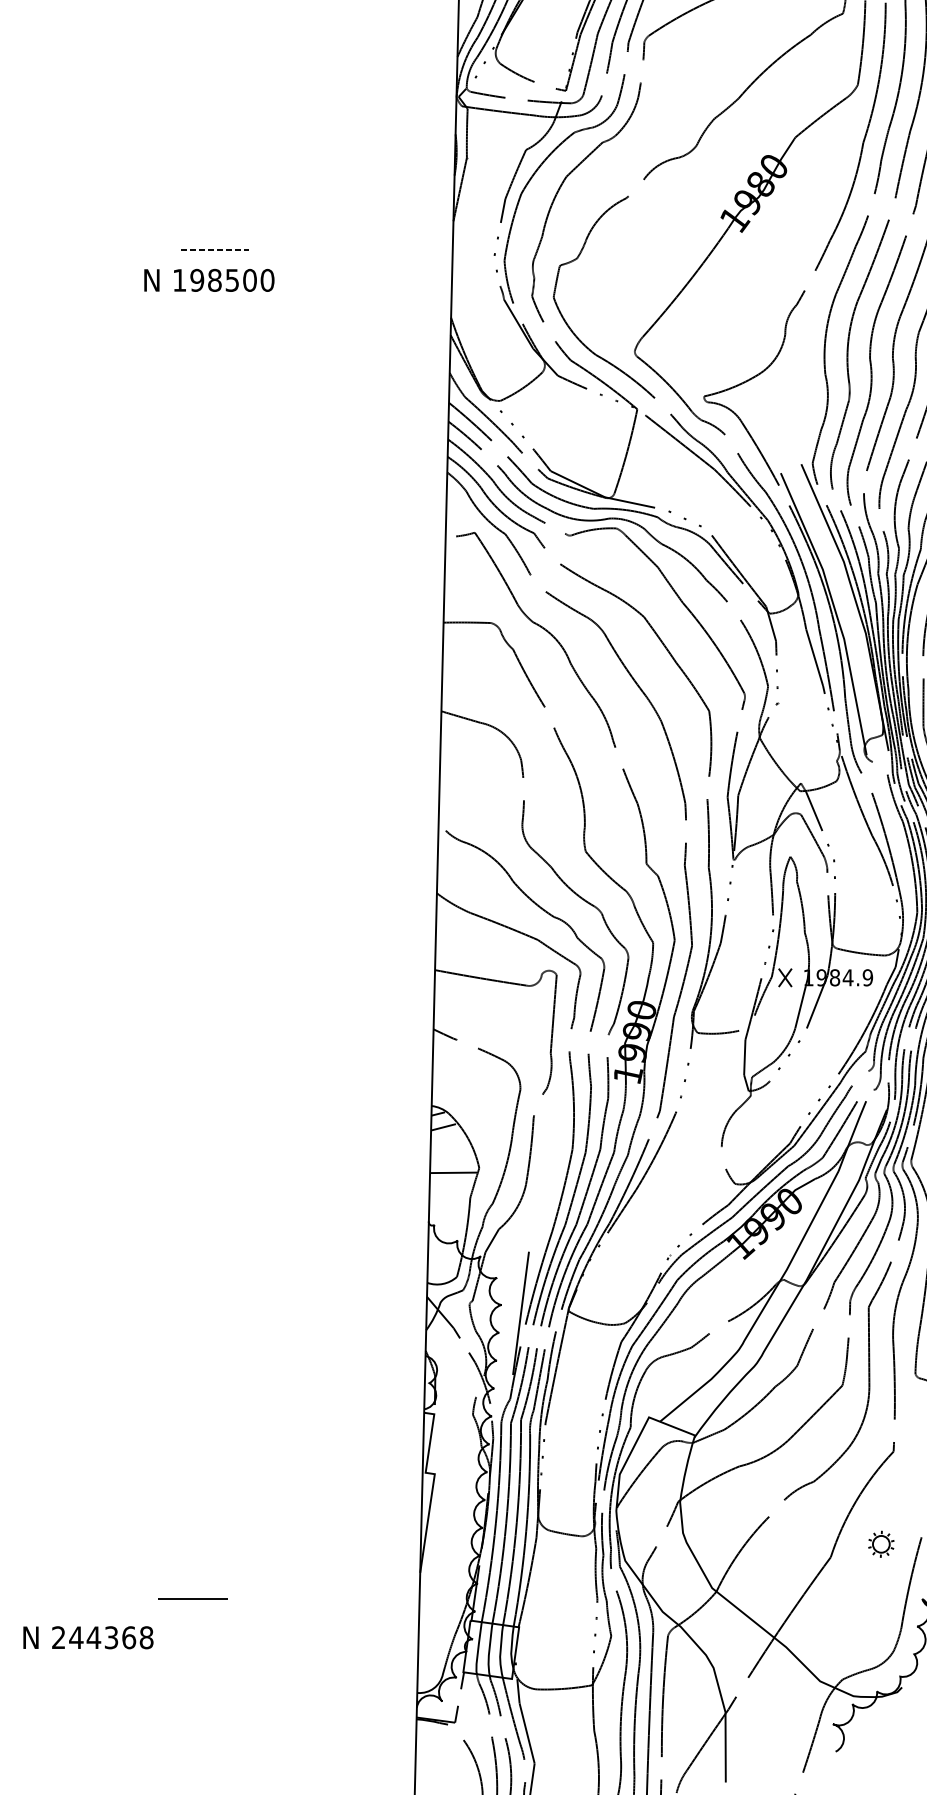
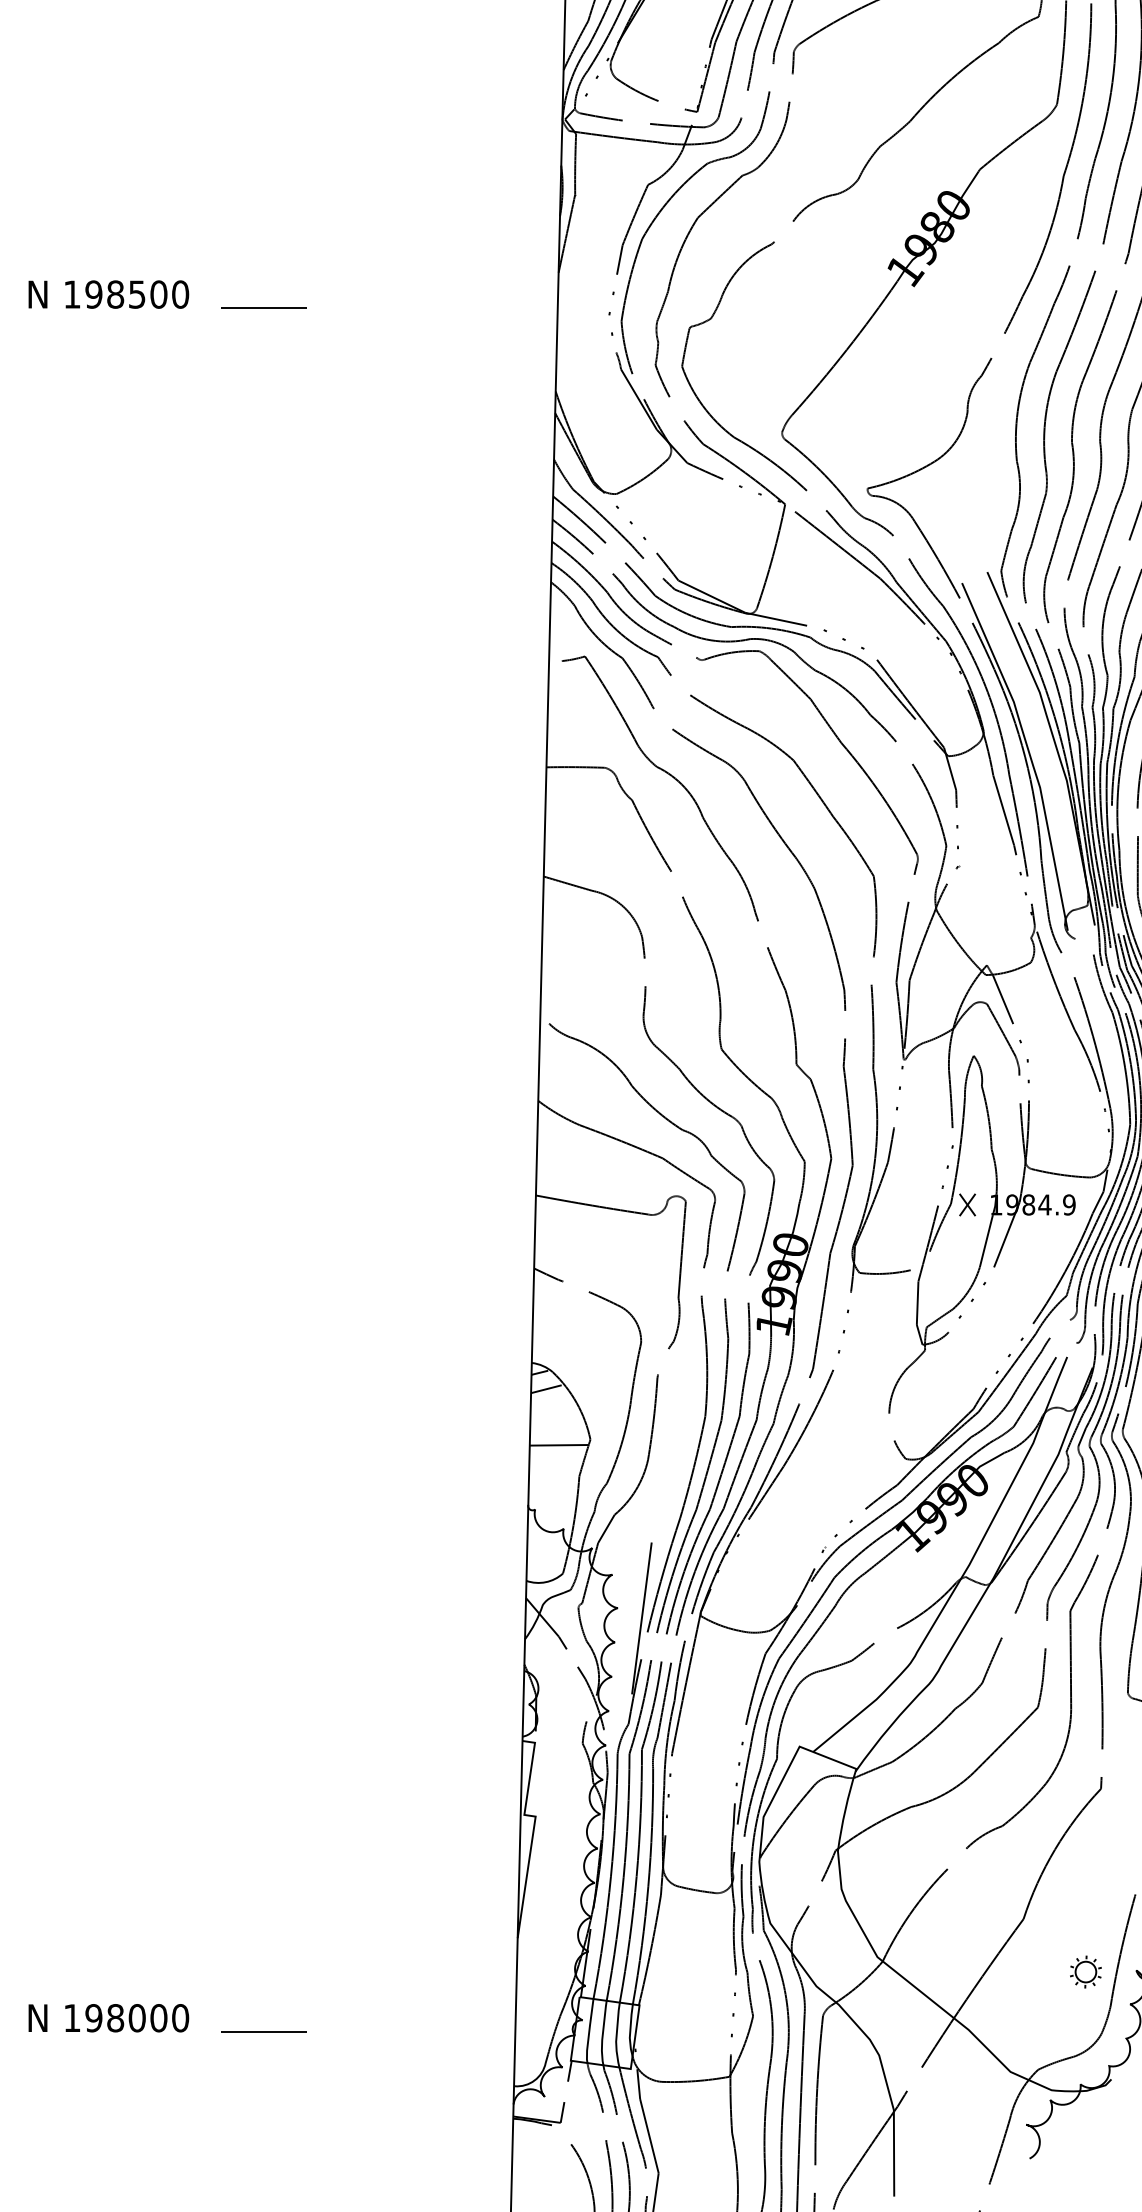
line: (213, 250) -> (263, 308), dashed -> solid
text: (209, 280) -> (108, 294), moved
part: (881, 1543) -> (1085, 1971), moved
line: (192, 1598) -> (263, 2031), moved
text: (102, 1637) -> (126, 2018), 244368 -> 198000

